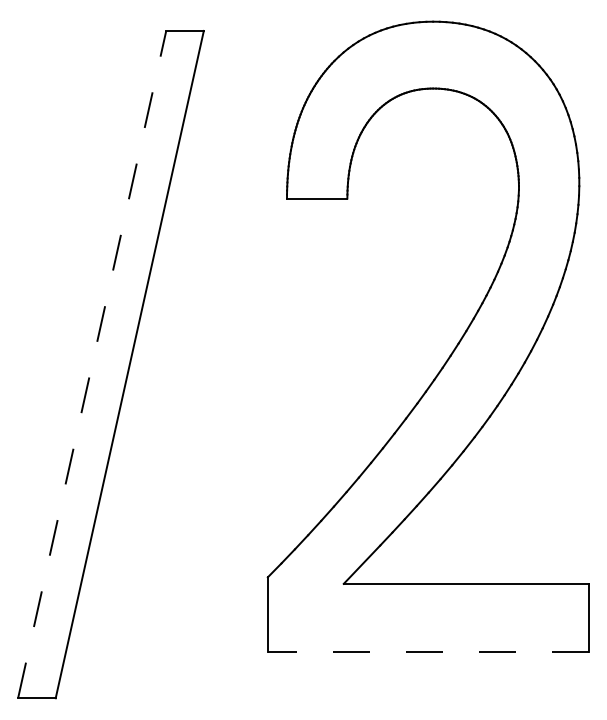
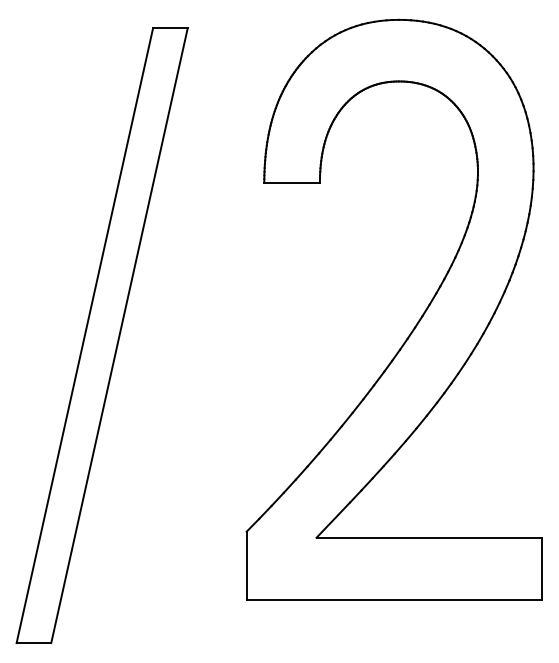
line: (91, 364) -> (84, 335), dashed -> solid
line: (428, 652) -> (394, 600), dashed -> solid

